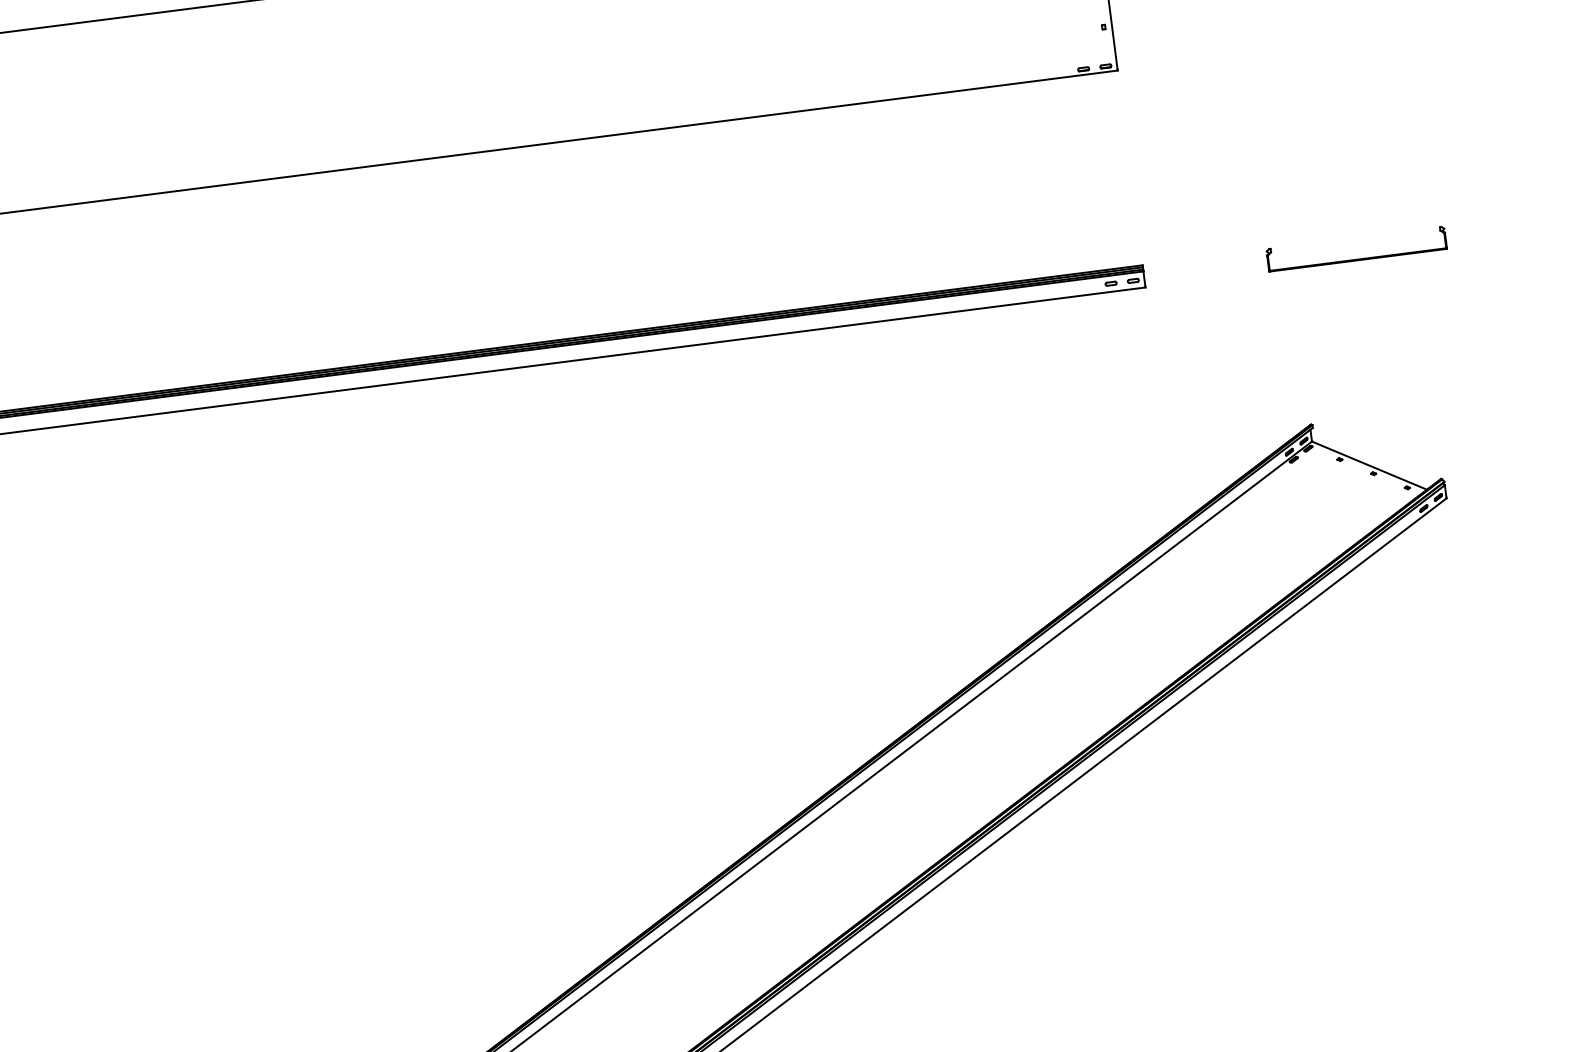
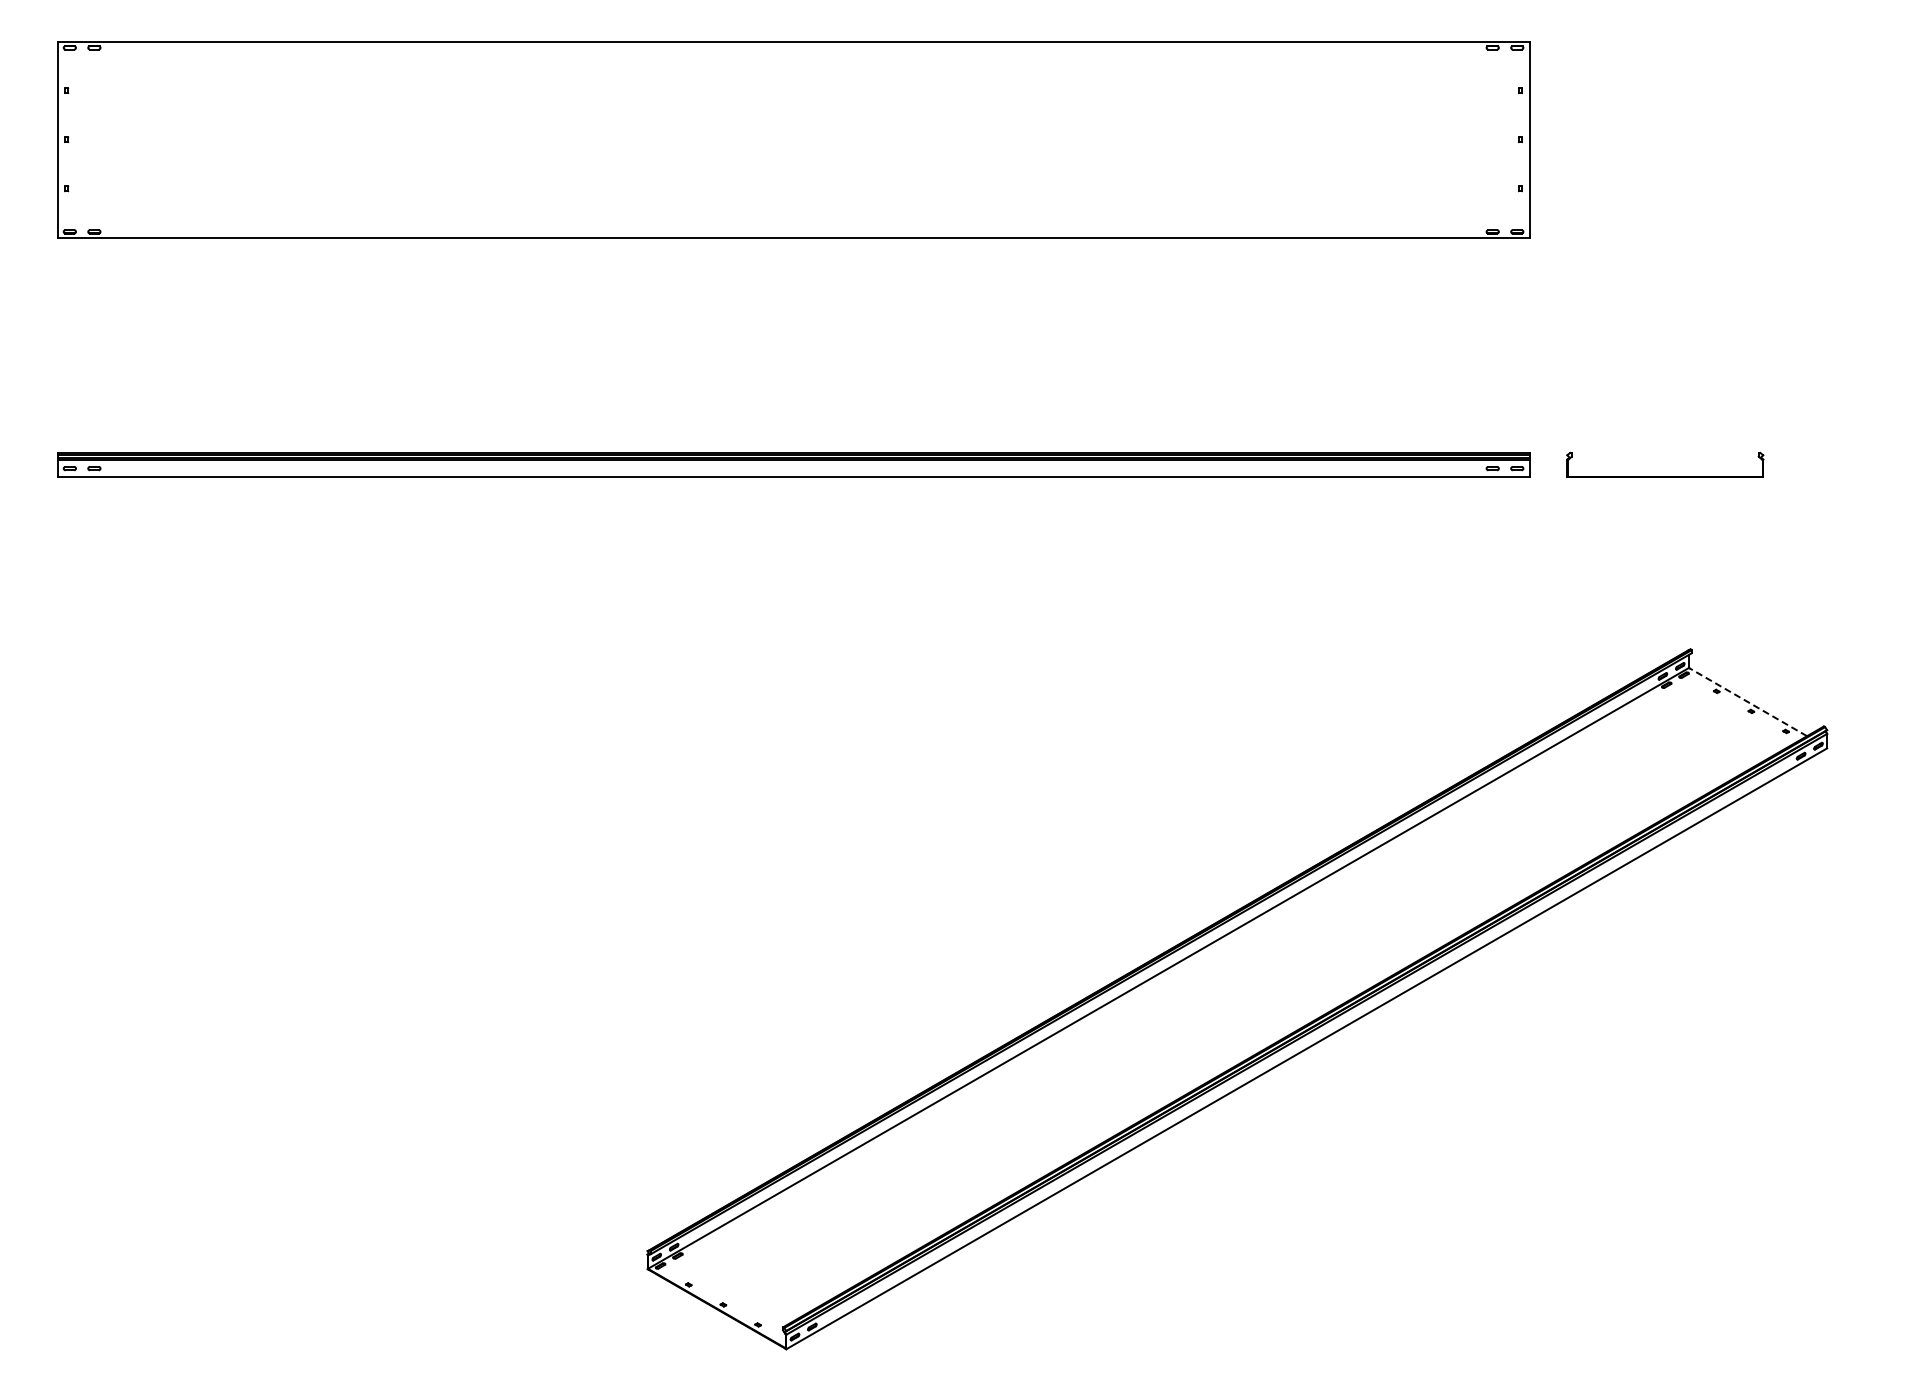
part: (1358, 259) -> (1665, 476), moved
line: (1369, 465) -> (1748, 702), solid -> dashed

